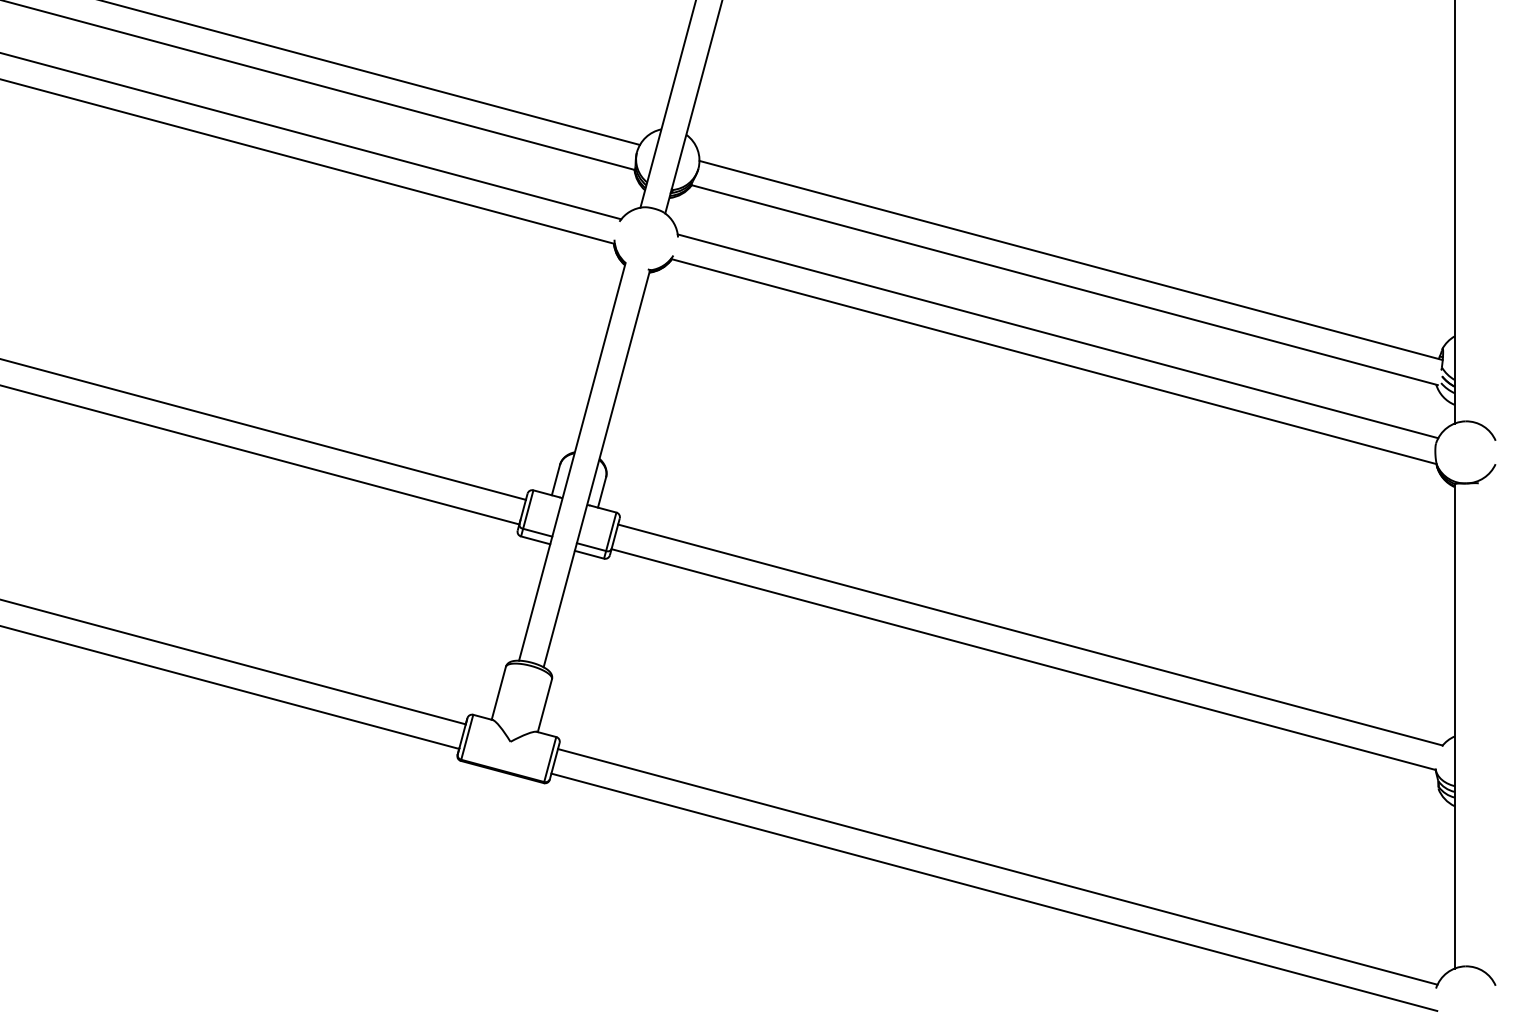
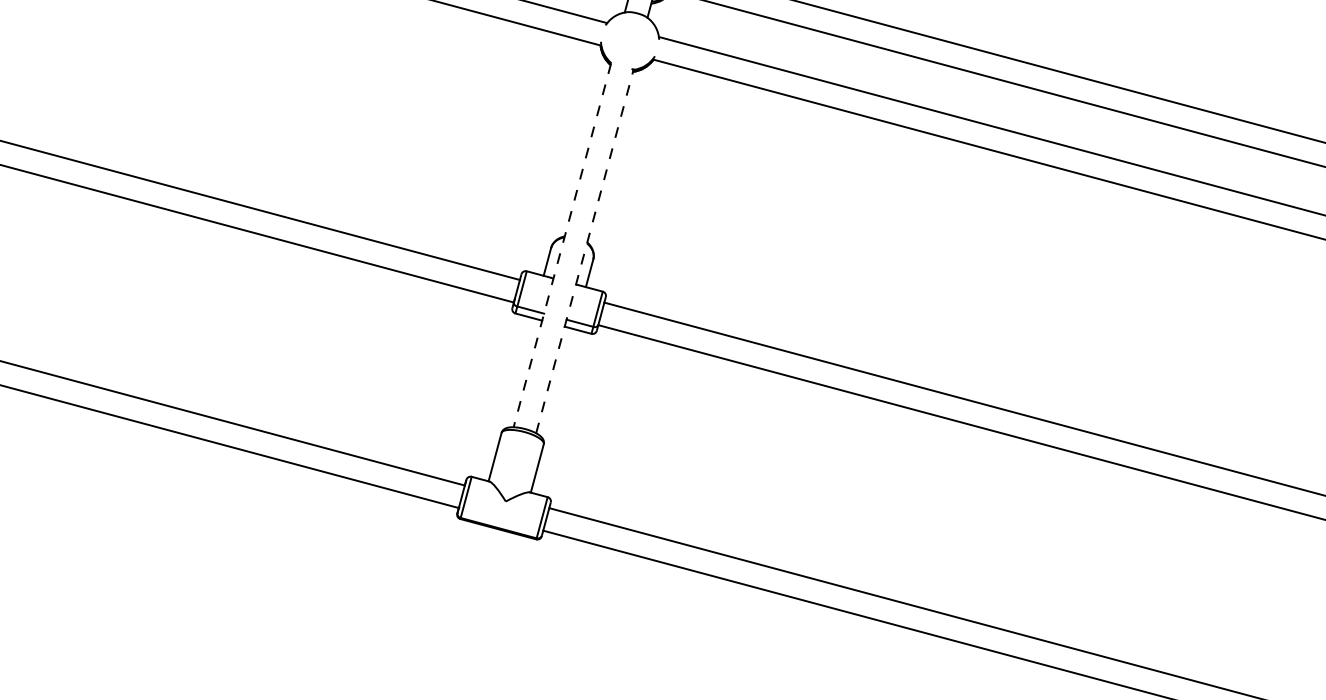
line: (572, 461) -> (562, 244), solid -> dashed
line: (596, 468) -> (584, 251), solid -> dashed

